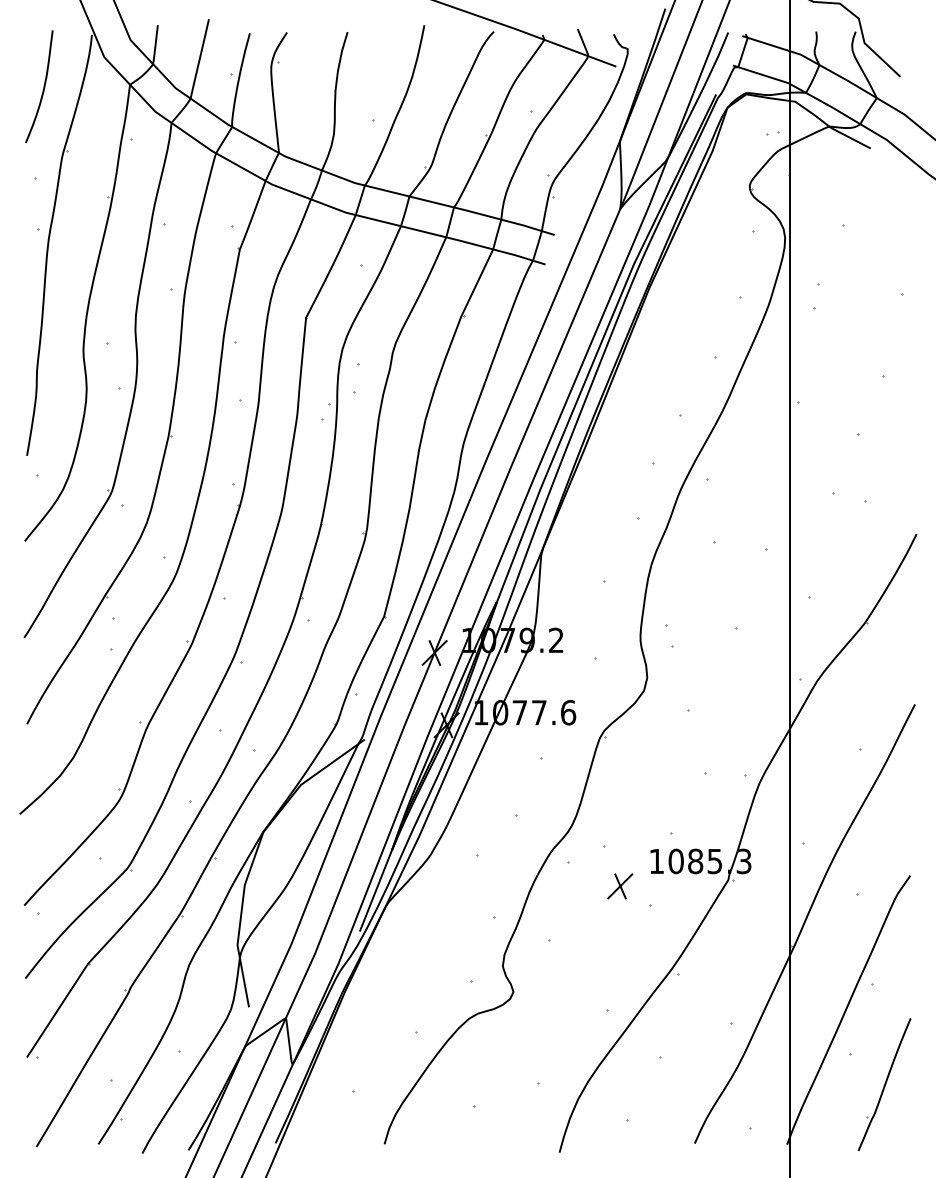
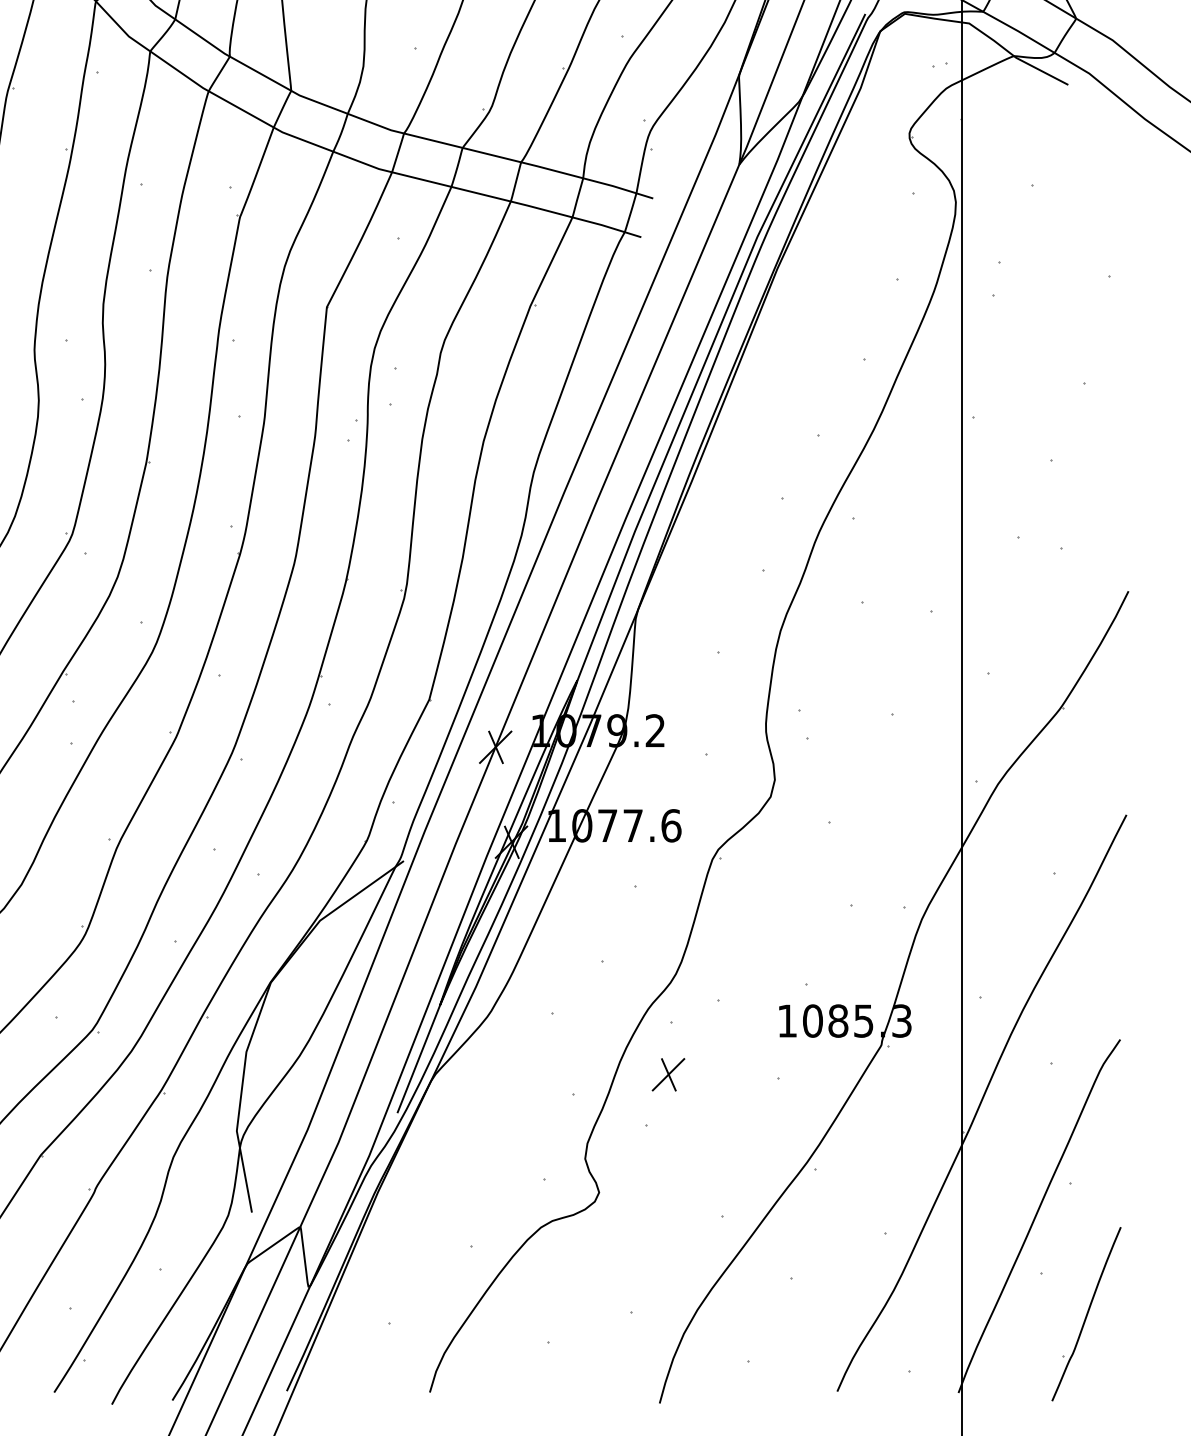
part: (620, 886) -> (668, 1074), moved

